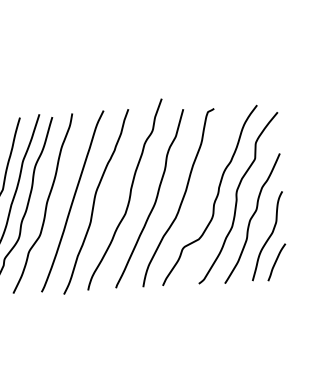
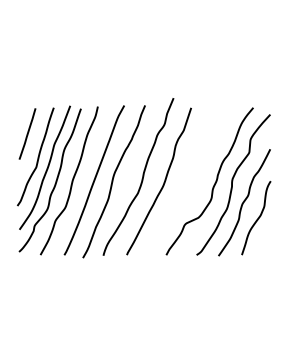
curve: (181, 199) -> (185, 183), removed
curve: (276, 262) -> (262, 240), removed

